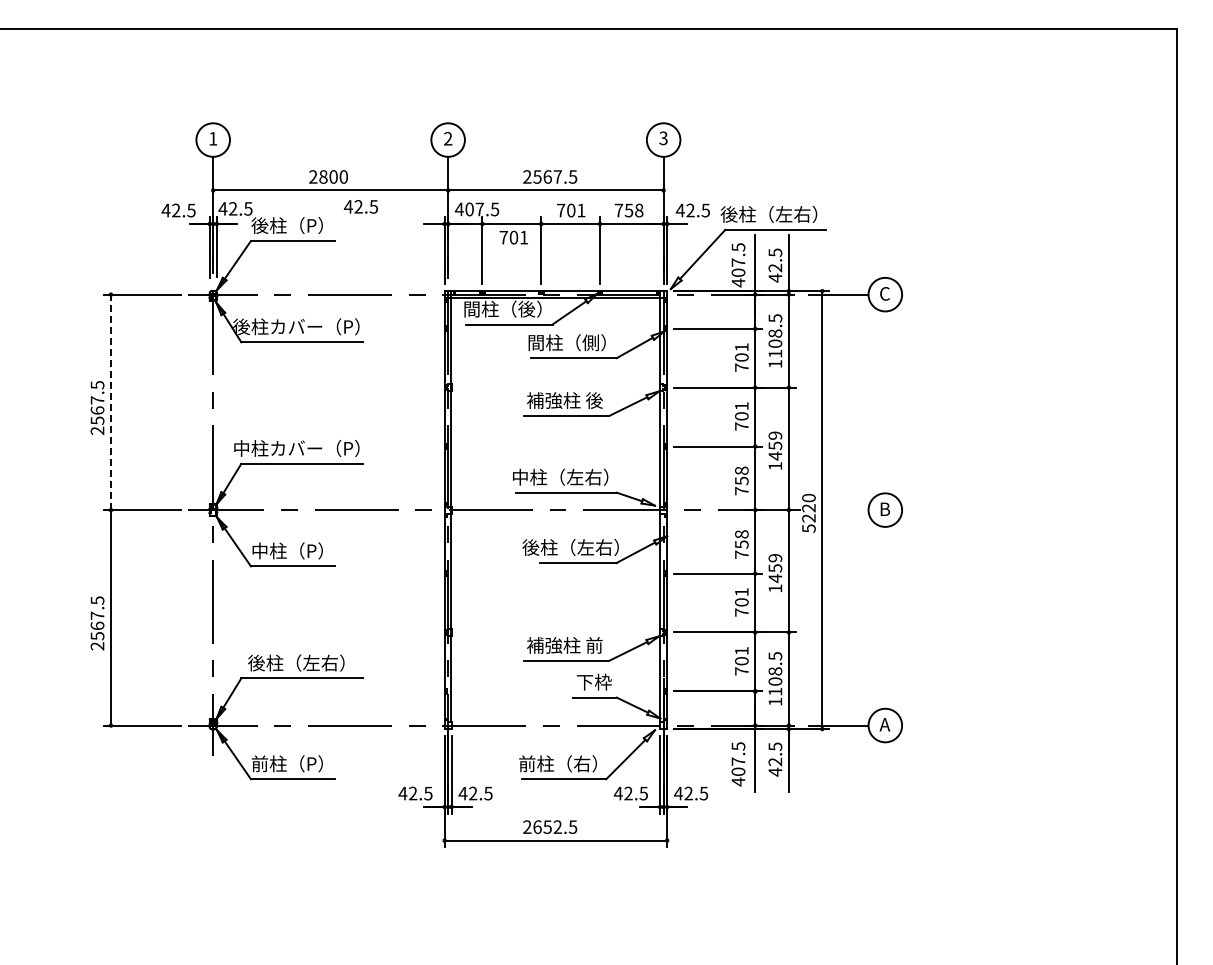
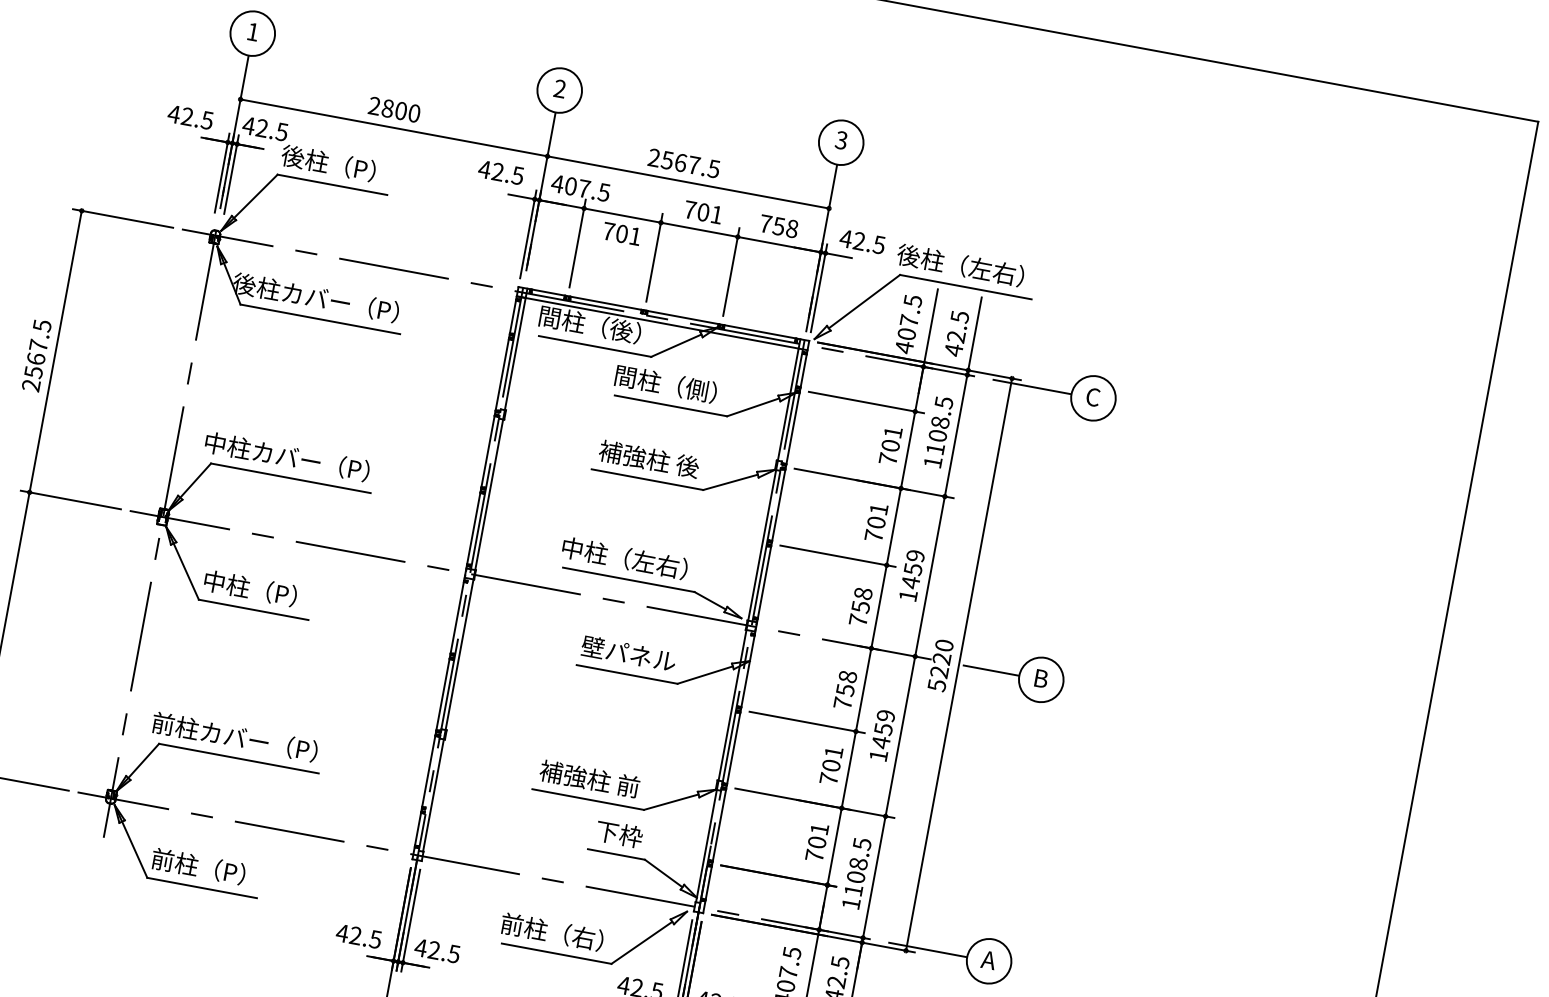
text: (360, 206) -> (500, 172), moved
line: (110, 402) -> (55, 351), dashed -> solid
line: (846, 510) -> (990, 670), added
text: (570, 547) -> (620, 652), 後柱（左右） -> 壁パネル
text: (296, 662) -> (235, 736), 後柱（左右） -> 前柱カバー（P）

